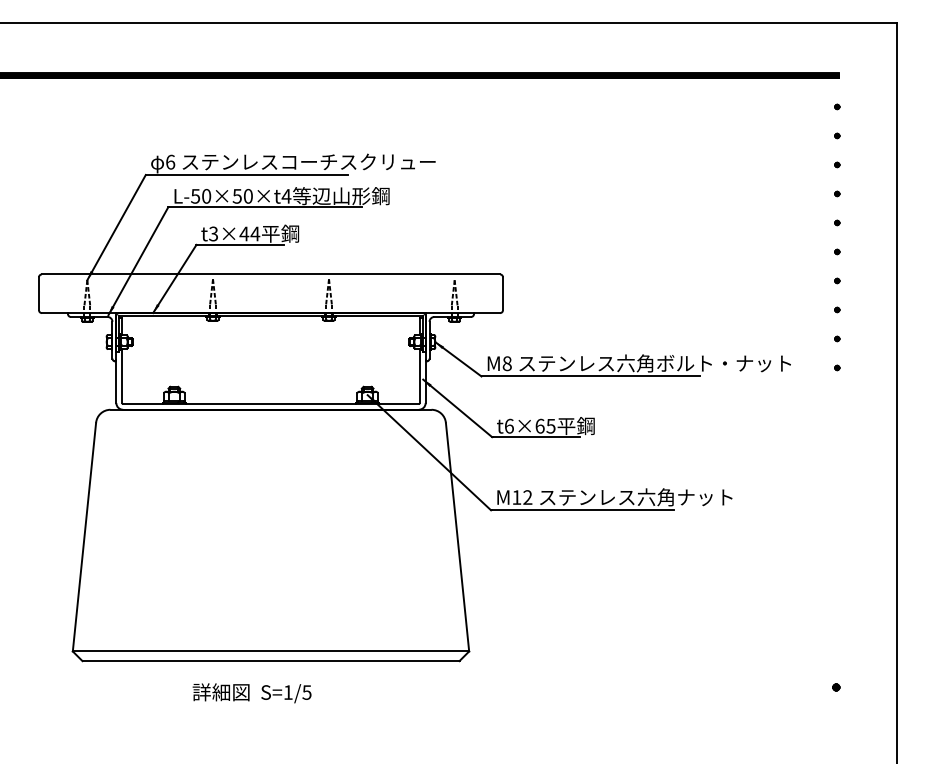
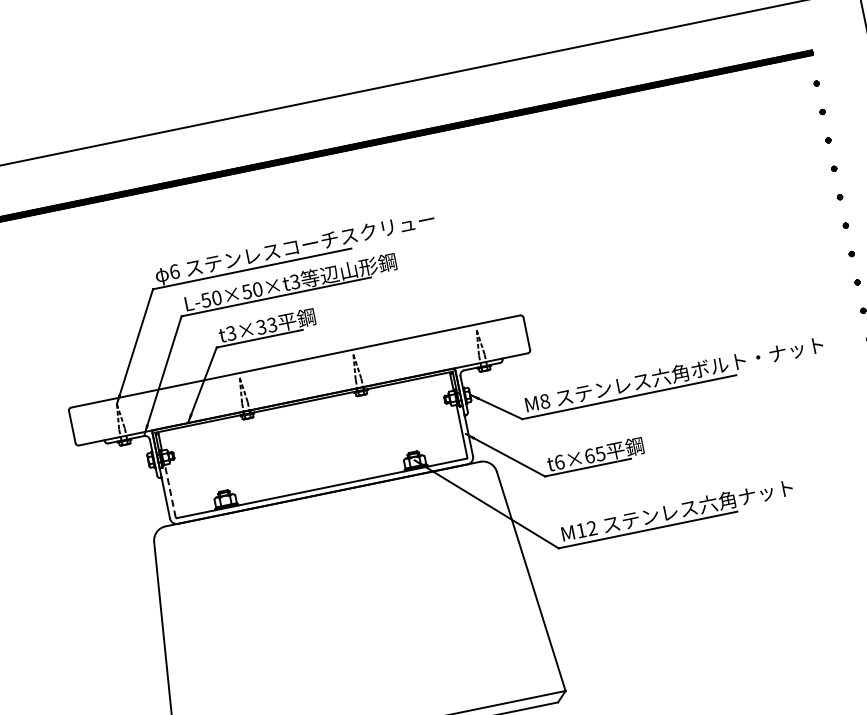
text: (286, 195) -> (294, 281), L-50×50×t4 -> L-50×50×t3
text: (249, 233) -> (266, 325), t3×44 -> t3×33
line: (122, 376) -> (170, 491), solid -> dashed

